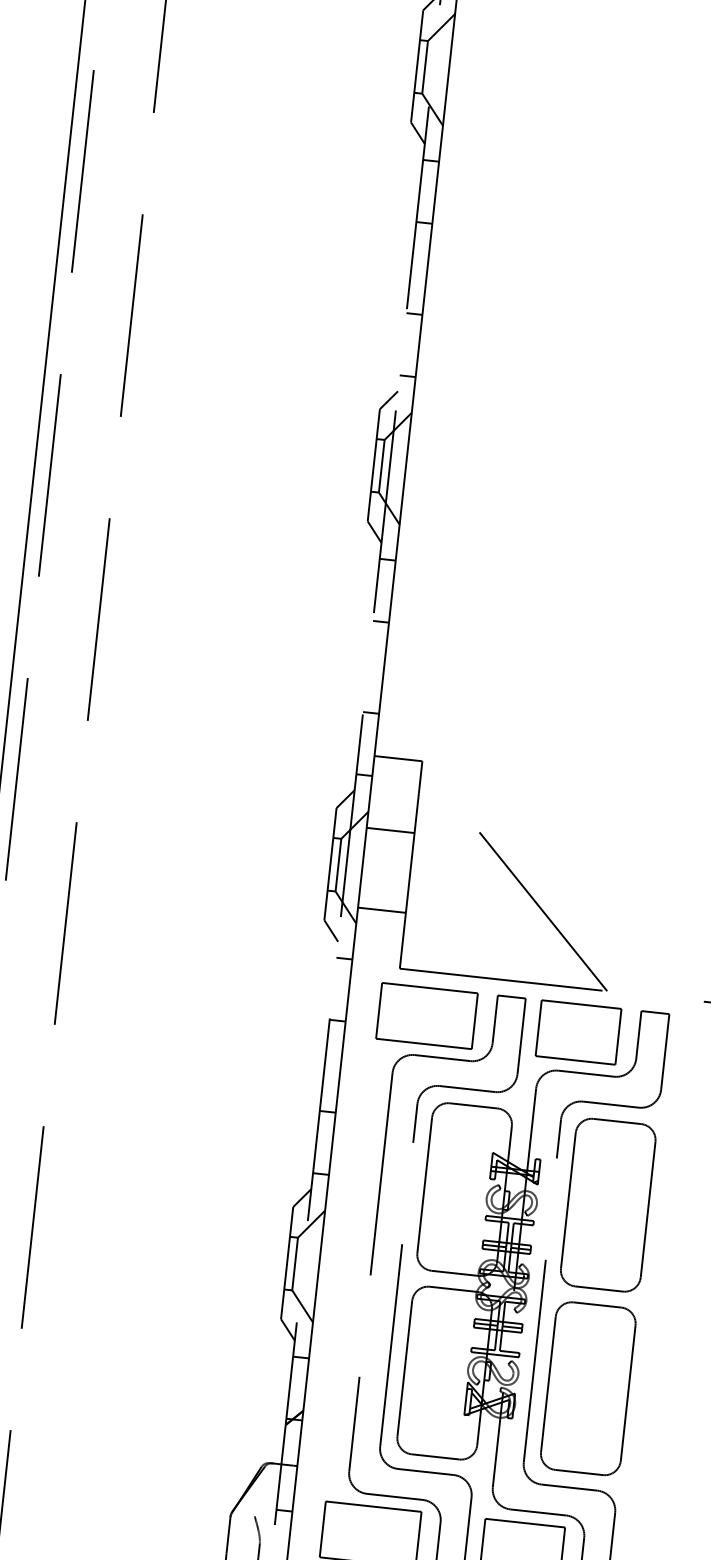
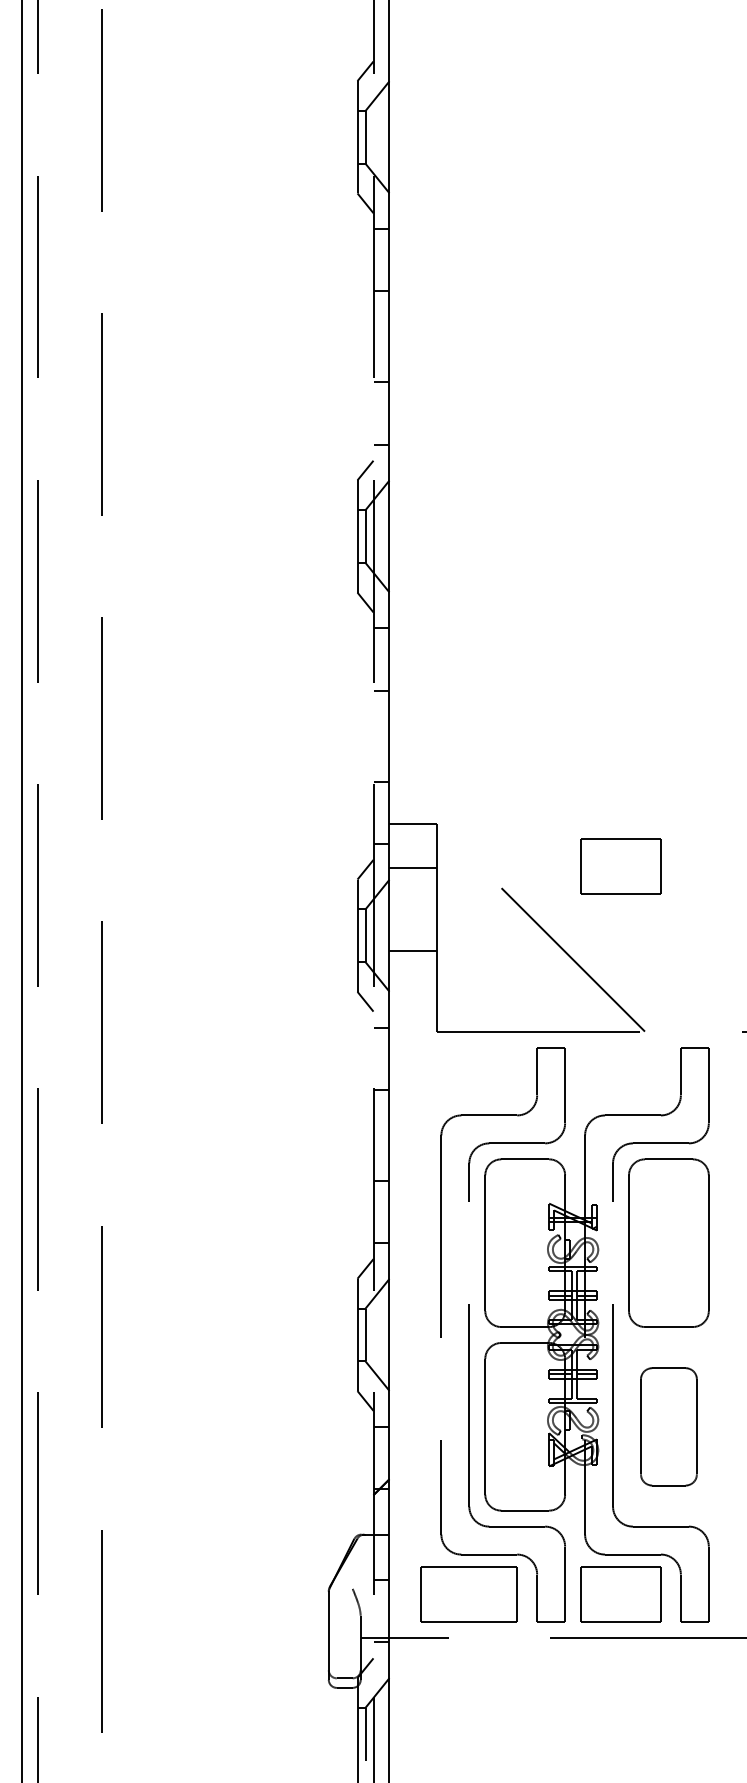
line: (390, 830) -> (413, 867), moved
line: (382, 910) -> (413, 950), moved
part: (426, 1015) -> (468, 1075), removed
part: (578, 1032) -> (620, 866), moved
part: (587, 1388) -> (668, 1426), size x0.7

